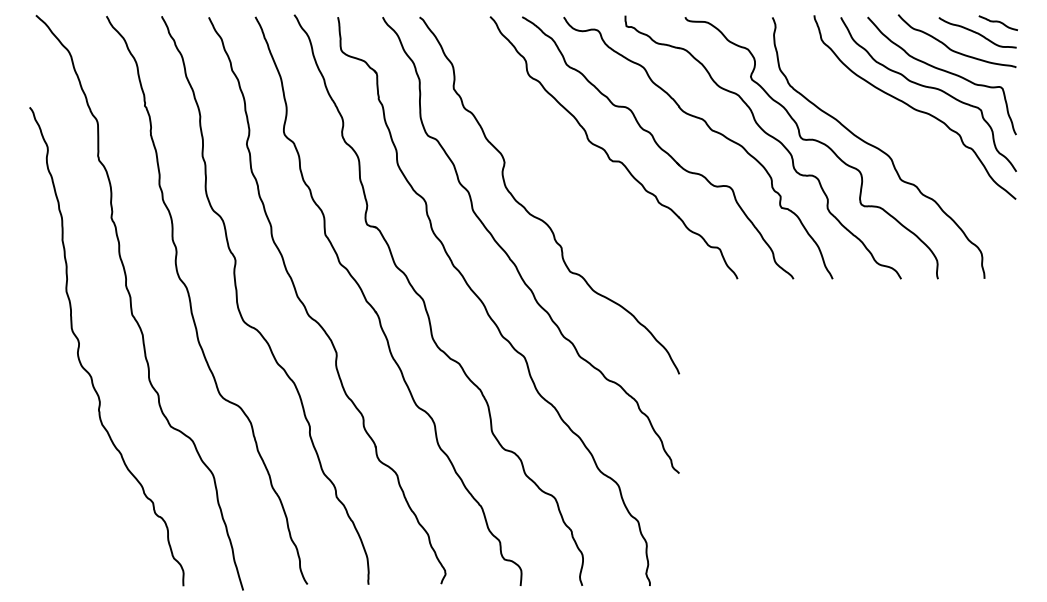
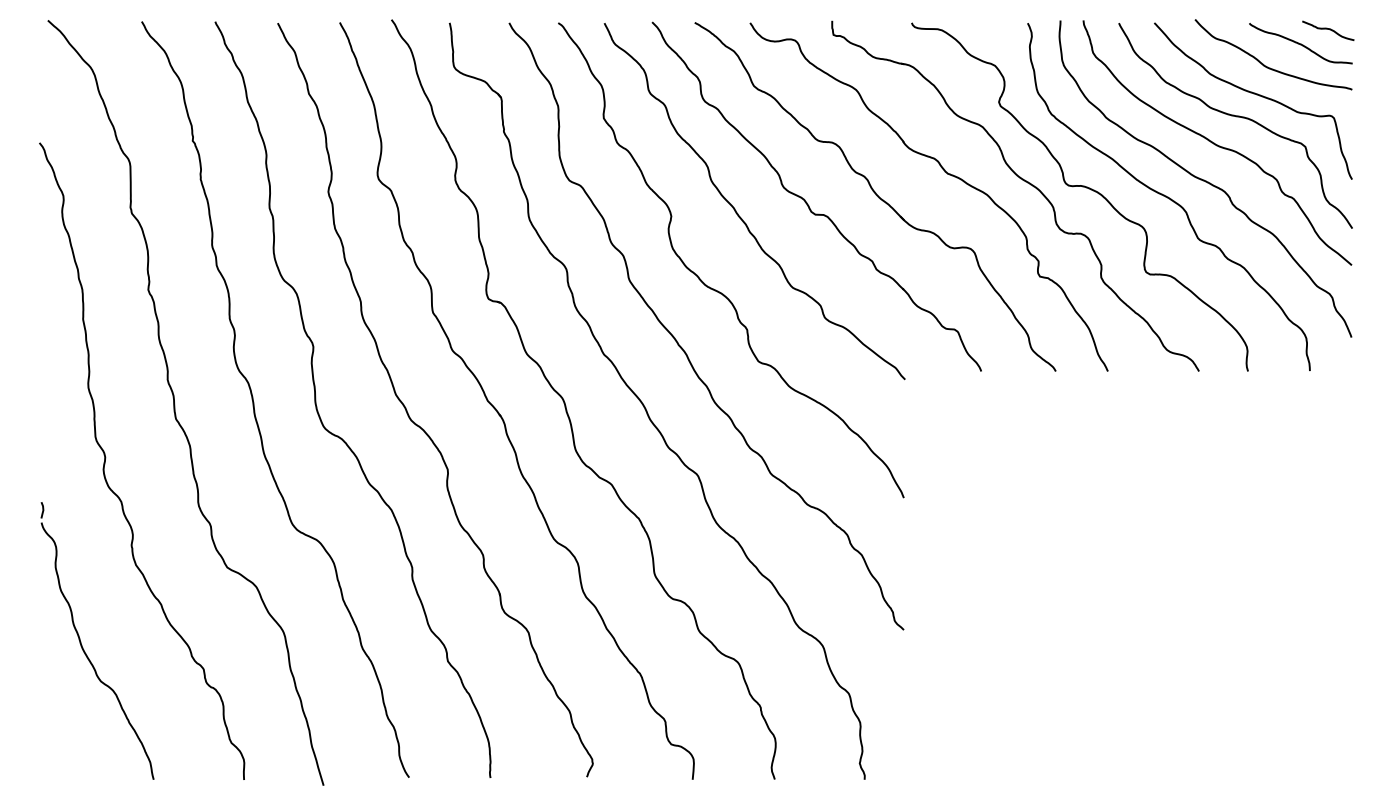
curve: (905, 134) -> (1204, 179), added
curve: (555, 160) -> (738, 213), added
part: (62, 486) -> (83, 647), added

